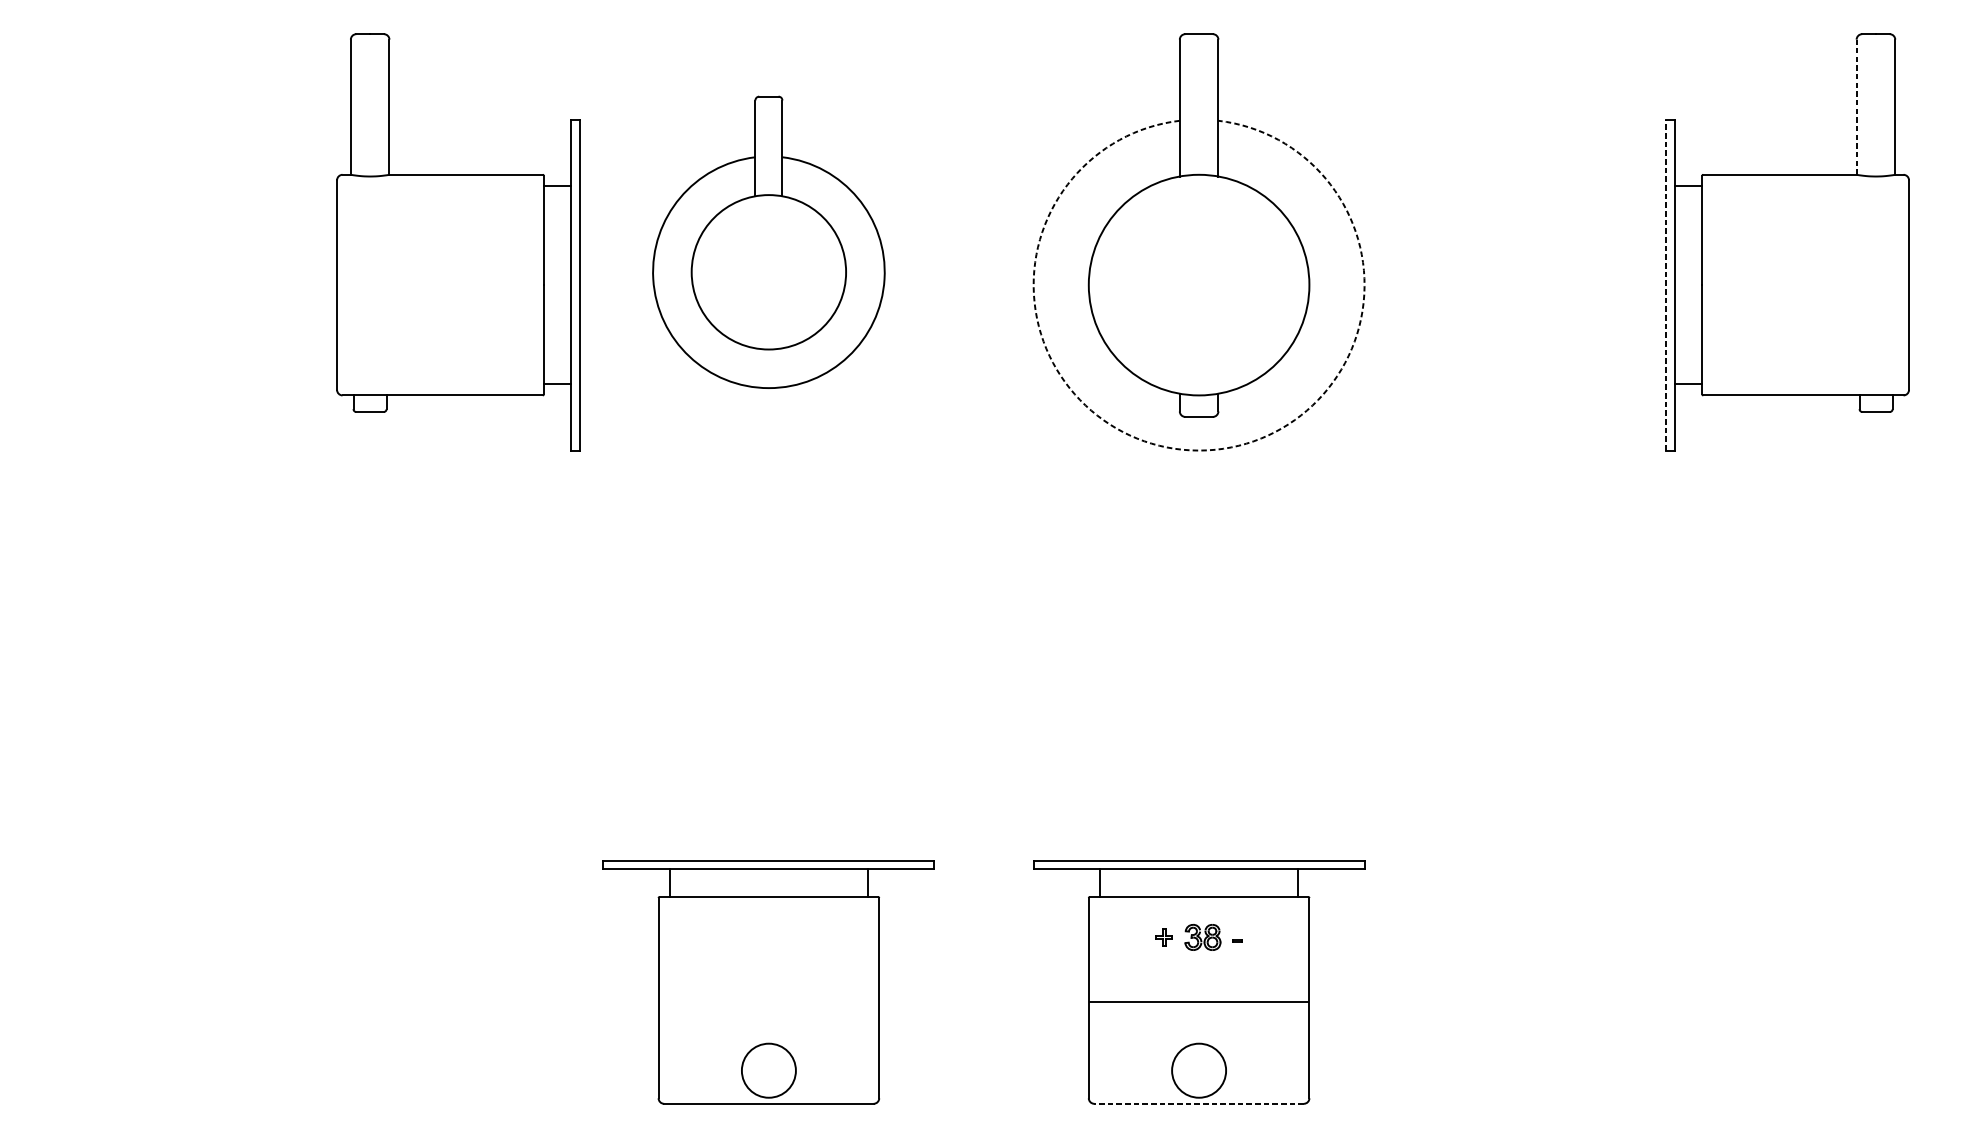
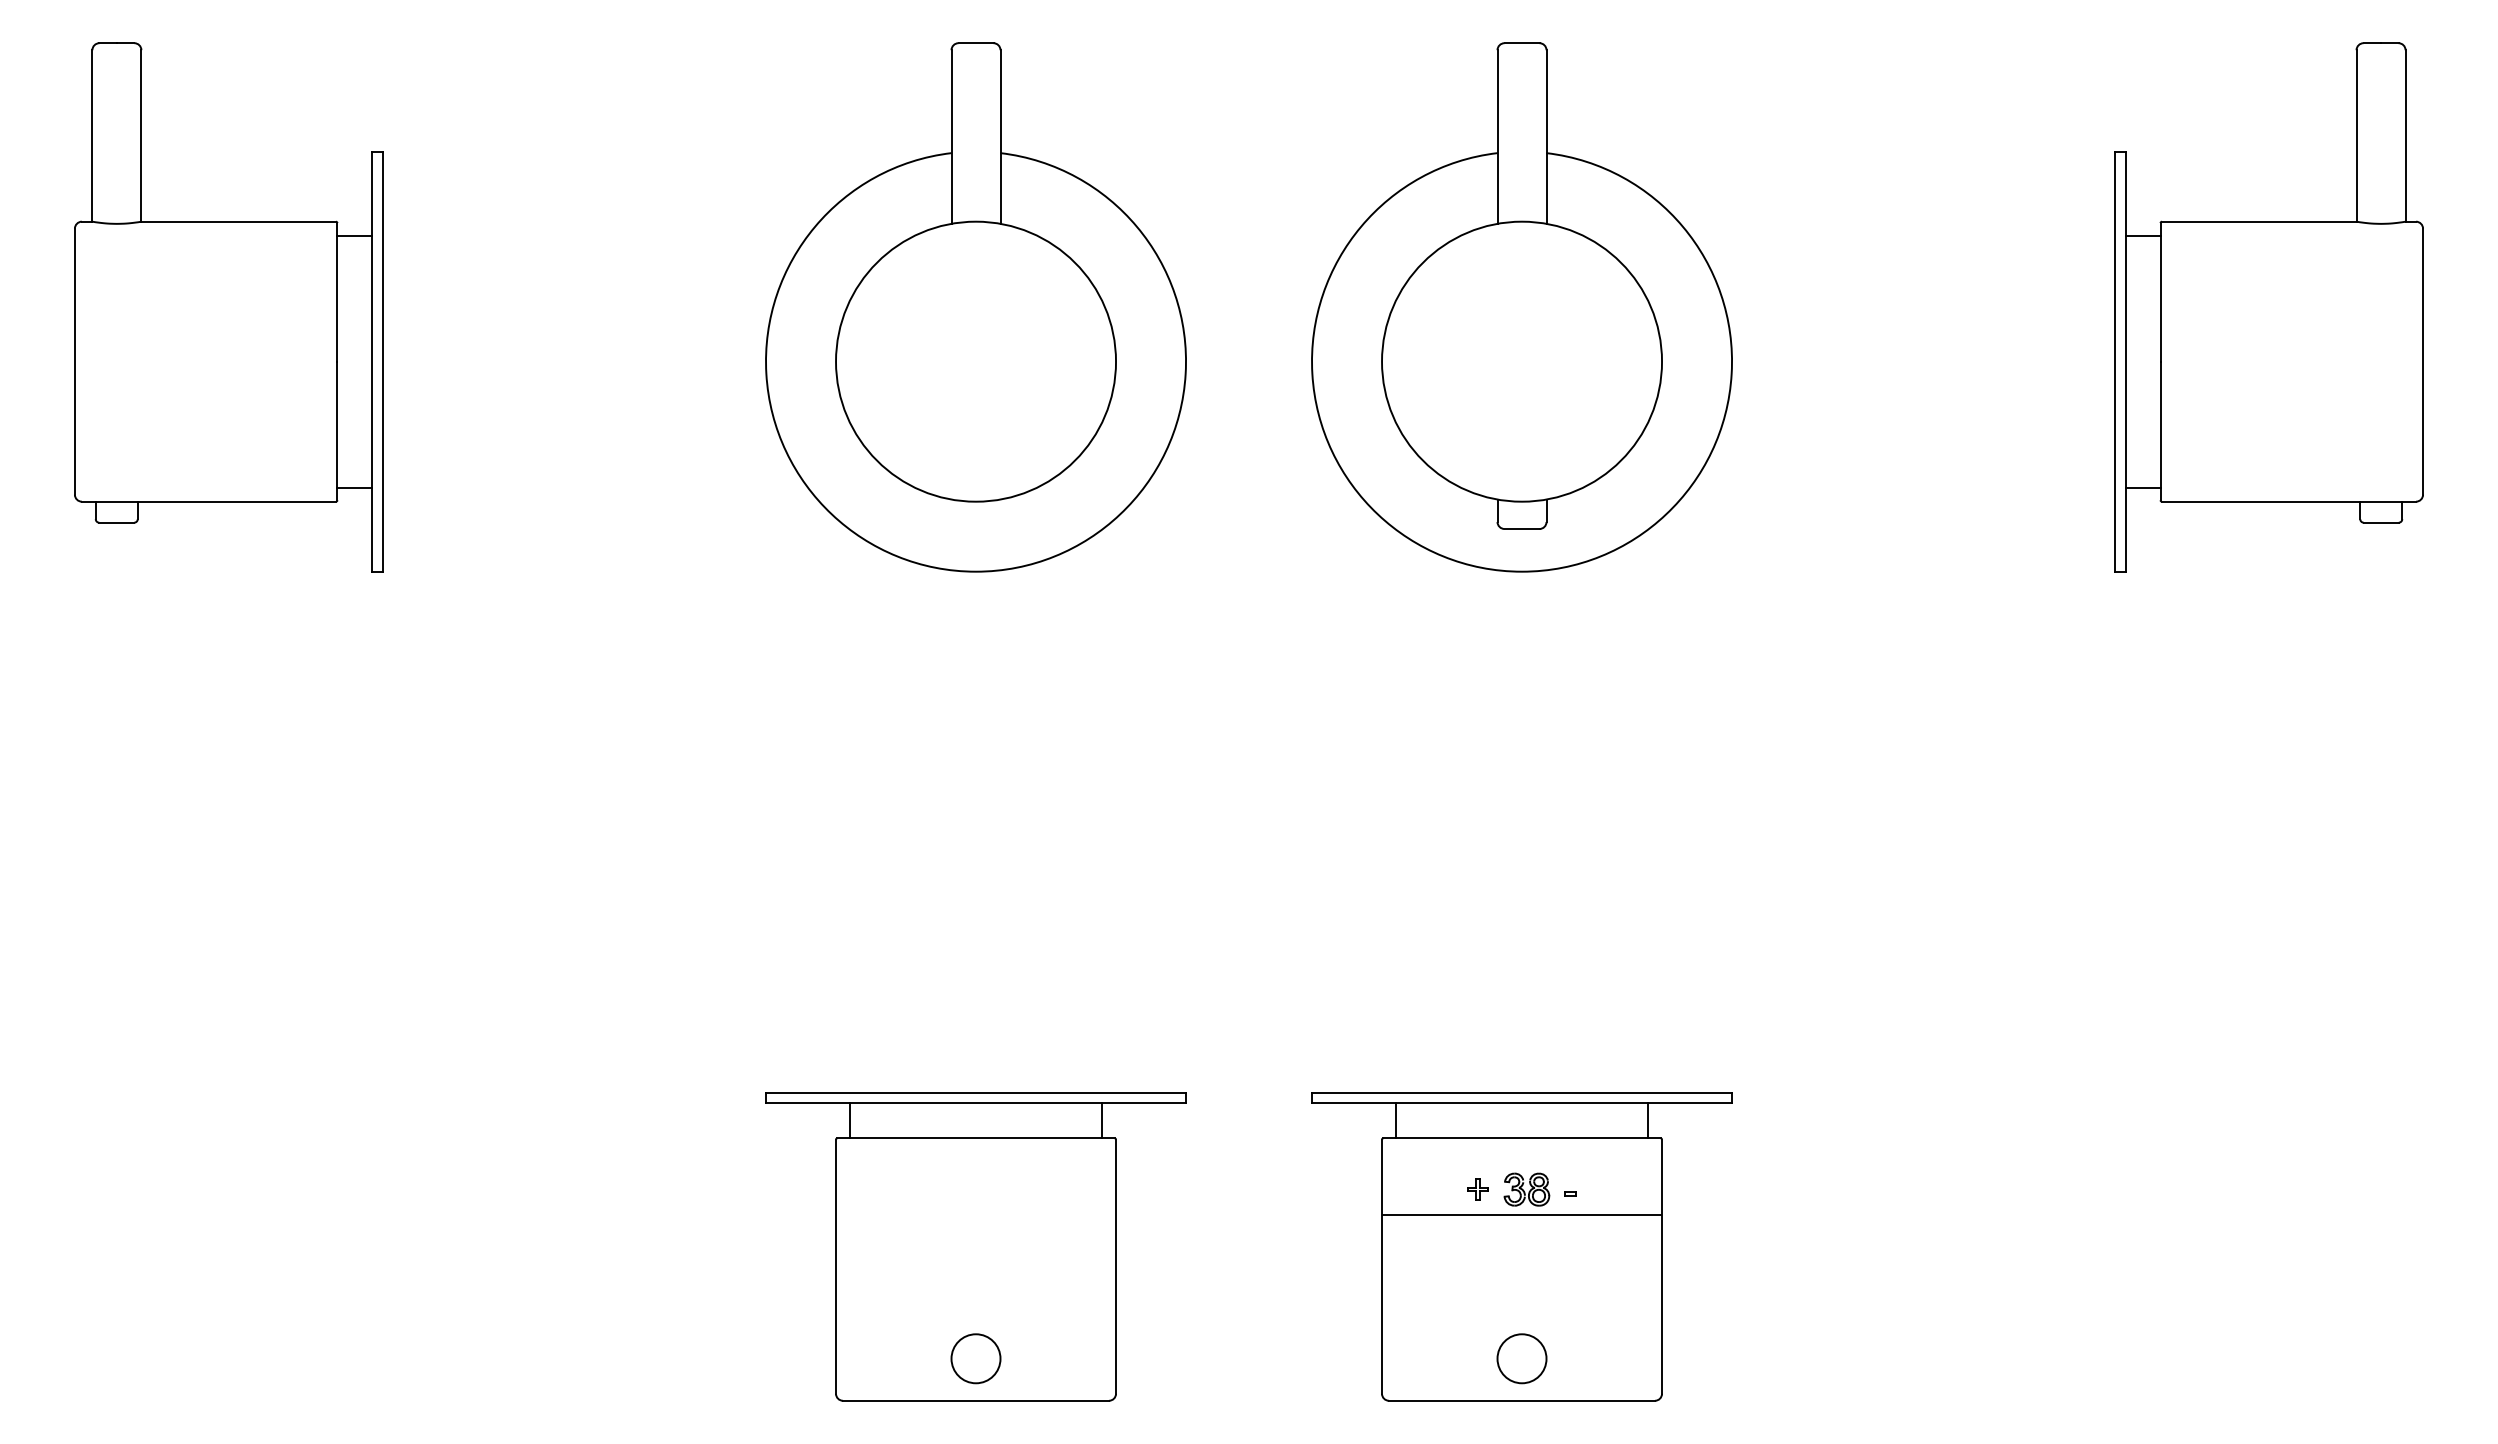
line: (1856, 106) -> (2356, 135), dashed -> solid
part: (458, 242) -> (228, 307), moved
part: (768, 242) -> (975, 307), size x1.43
line: (1666, 284) -> (2115, 361), dashed -> solid
arc: (1199, 450) -> (1522, 571), dashed -> solid
line: (1198, 1001) -> (1521, 1215), moved
circle: (768, 1070) -> (975, 1358), size x0.71
circle: (1198, 1070) -> (1521, 1358), size x0.71
line: (1199, 1103) -> (1522, 1400), dashed -> solid

